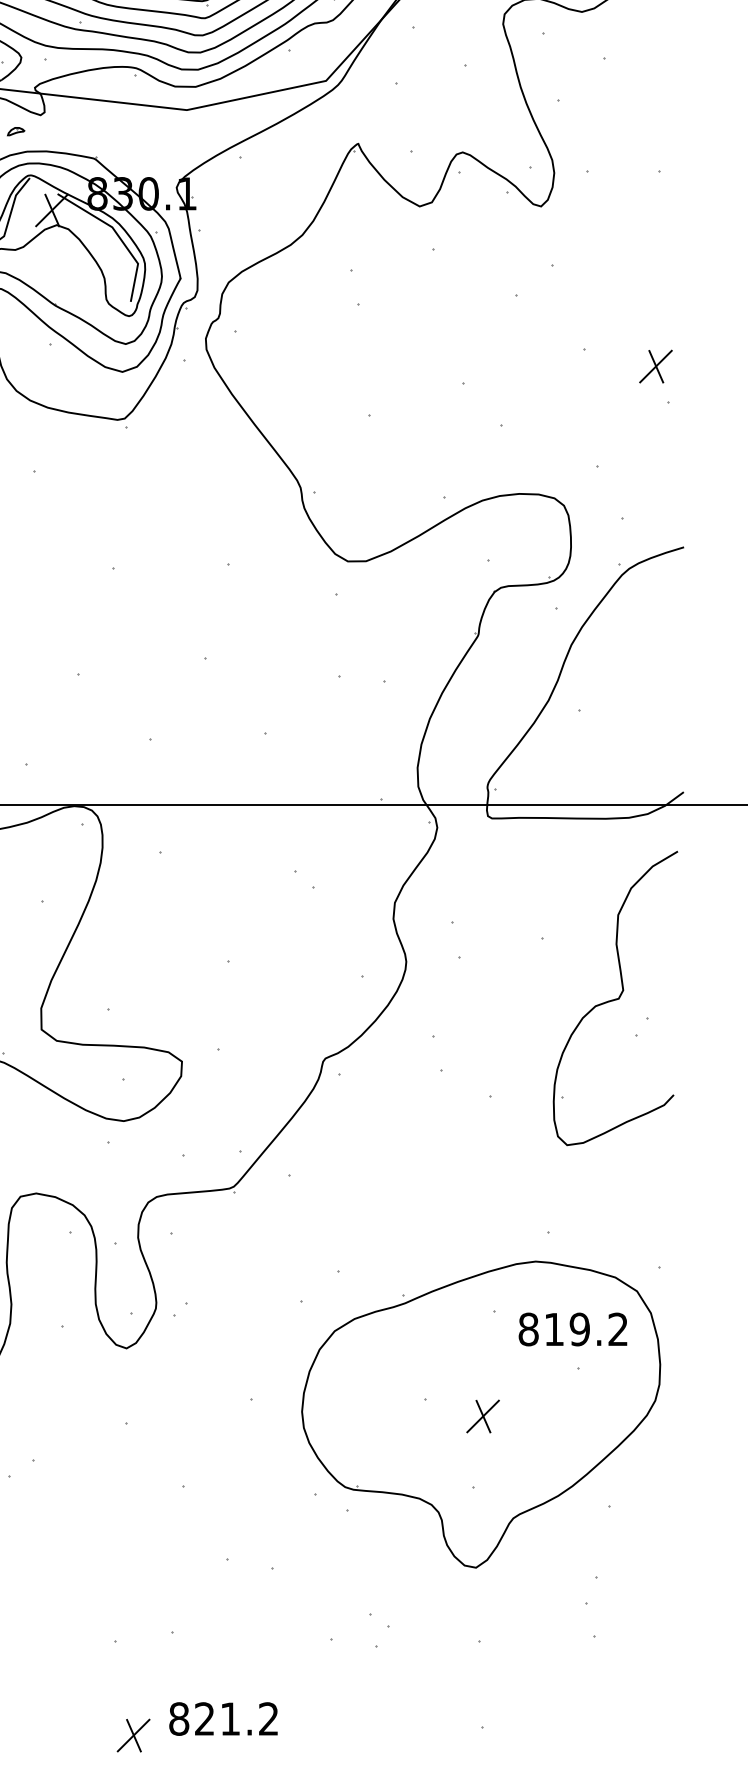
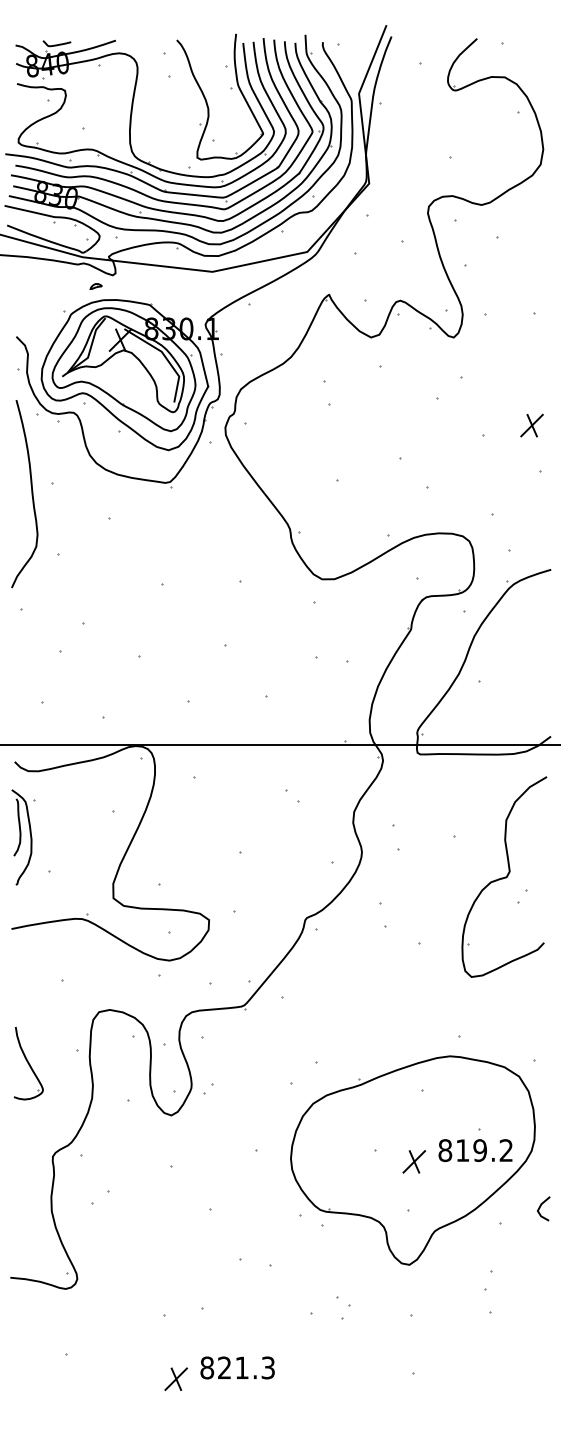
part: (655, 366) -> (531, 425), moved
text: (572, 1329) -> (475, 1150), moved
line: (669, 1482) -> (541, 1206), added
text: (267, 1718) -> (267, 1367), 821.2 -> 821.3

